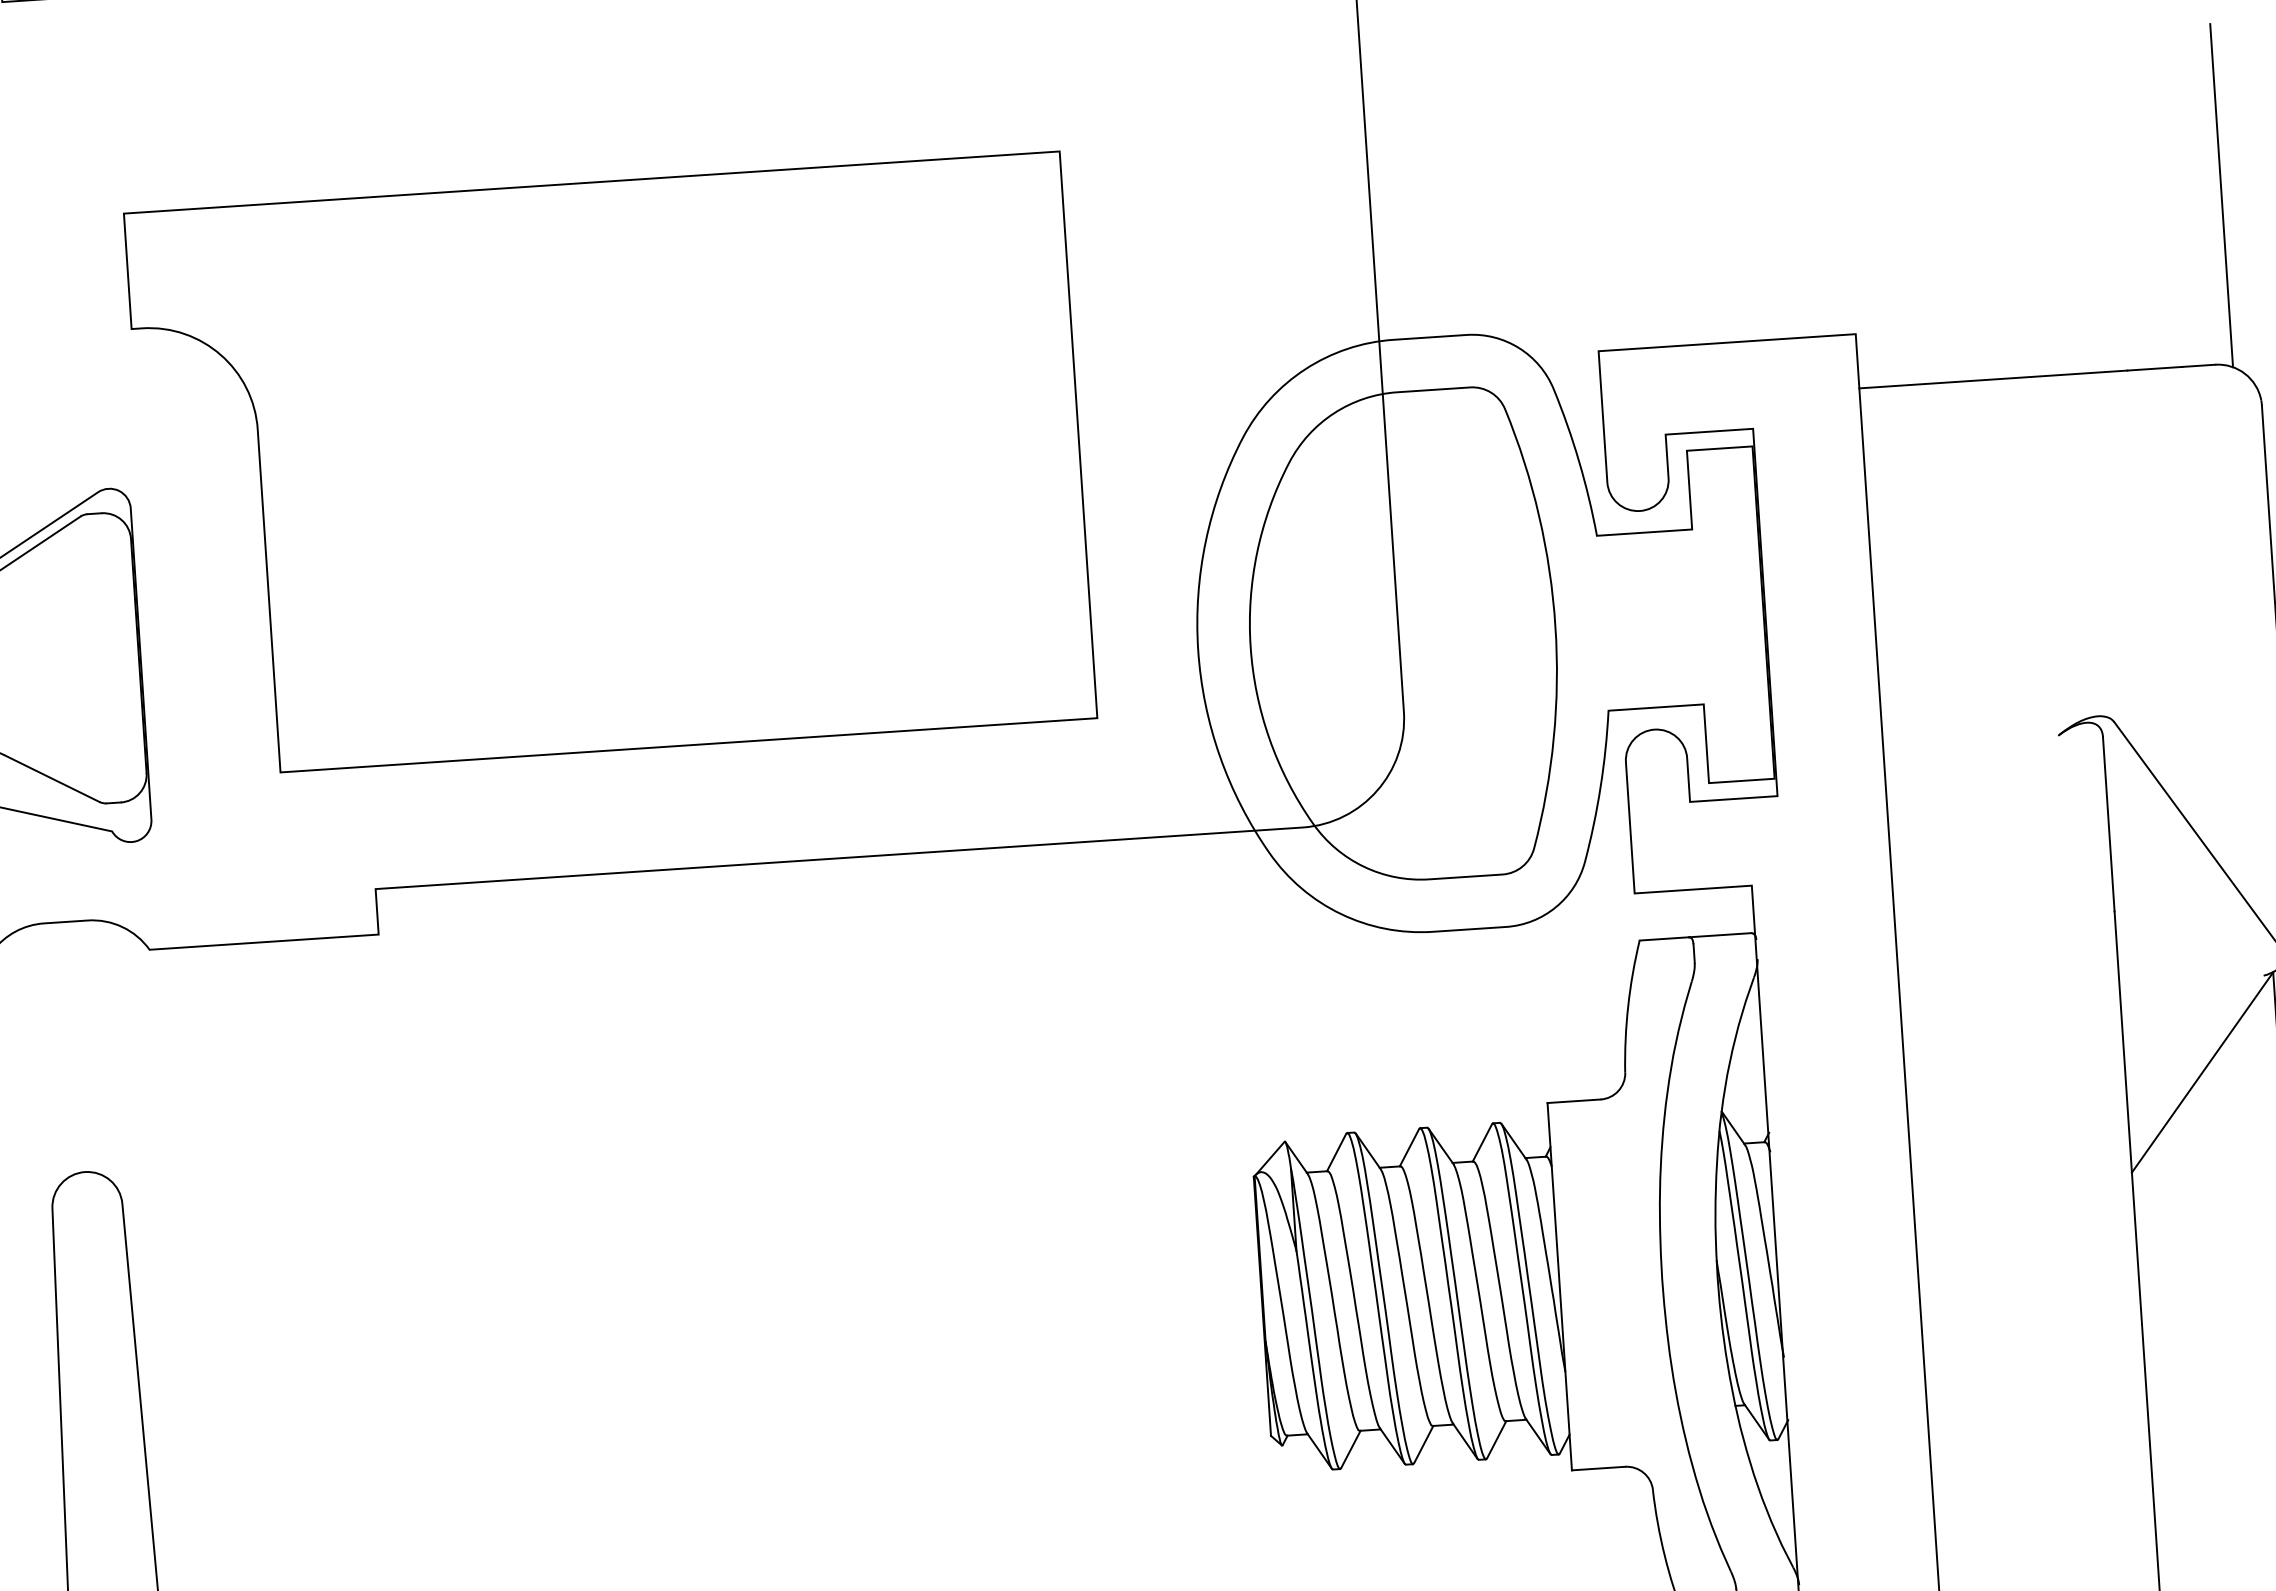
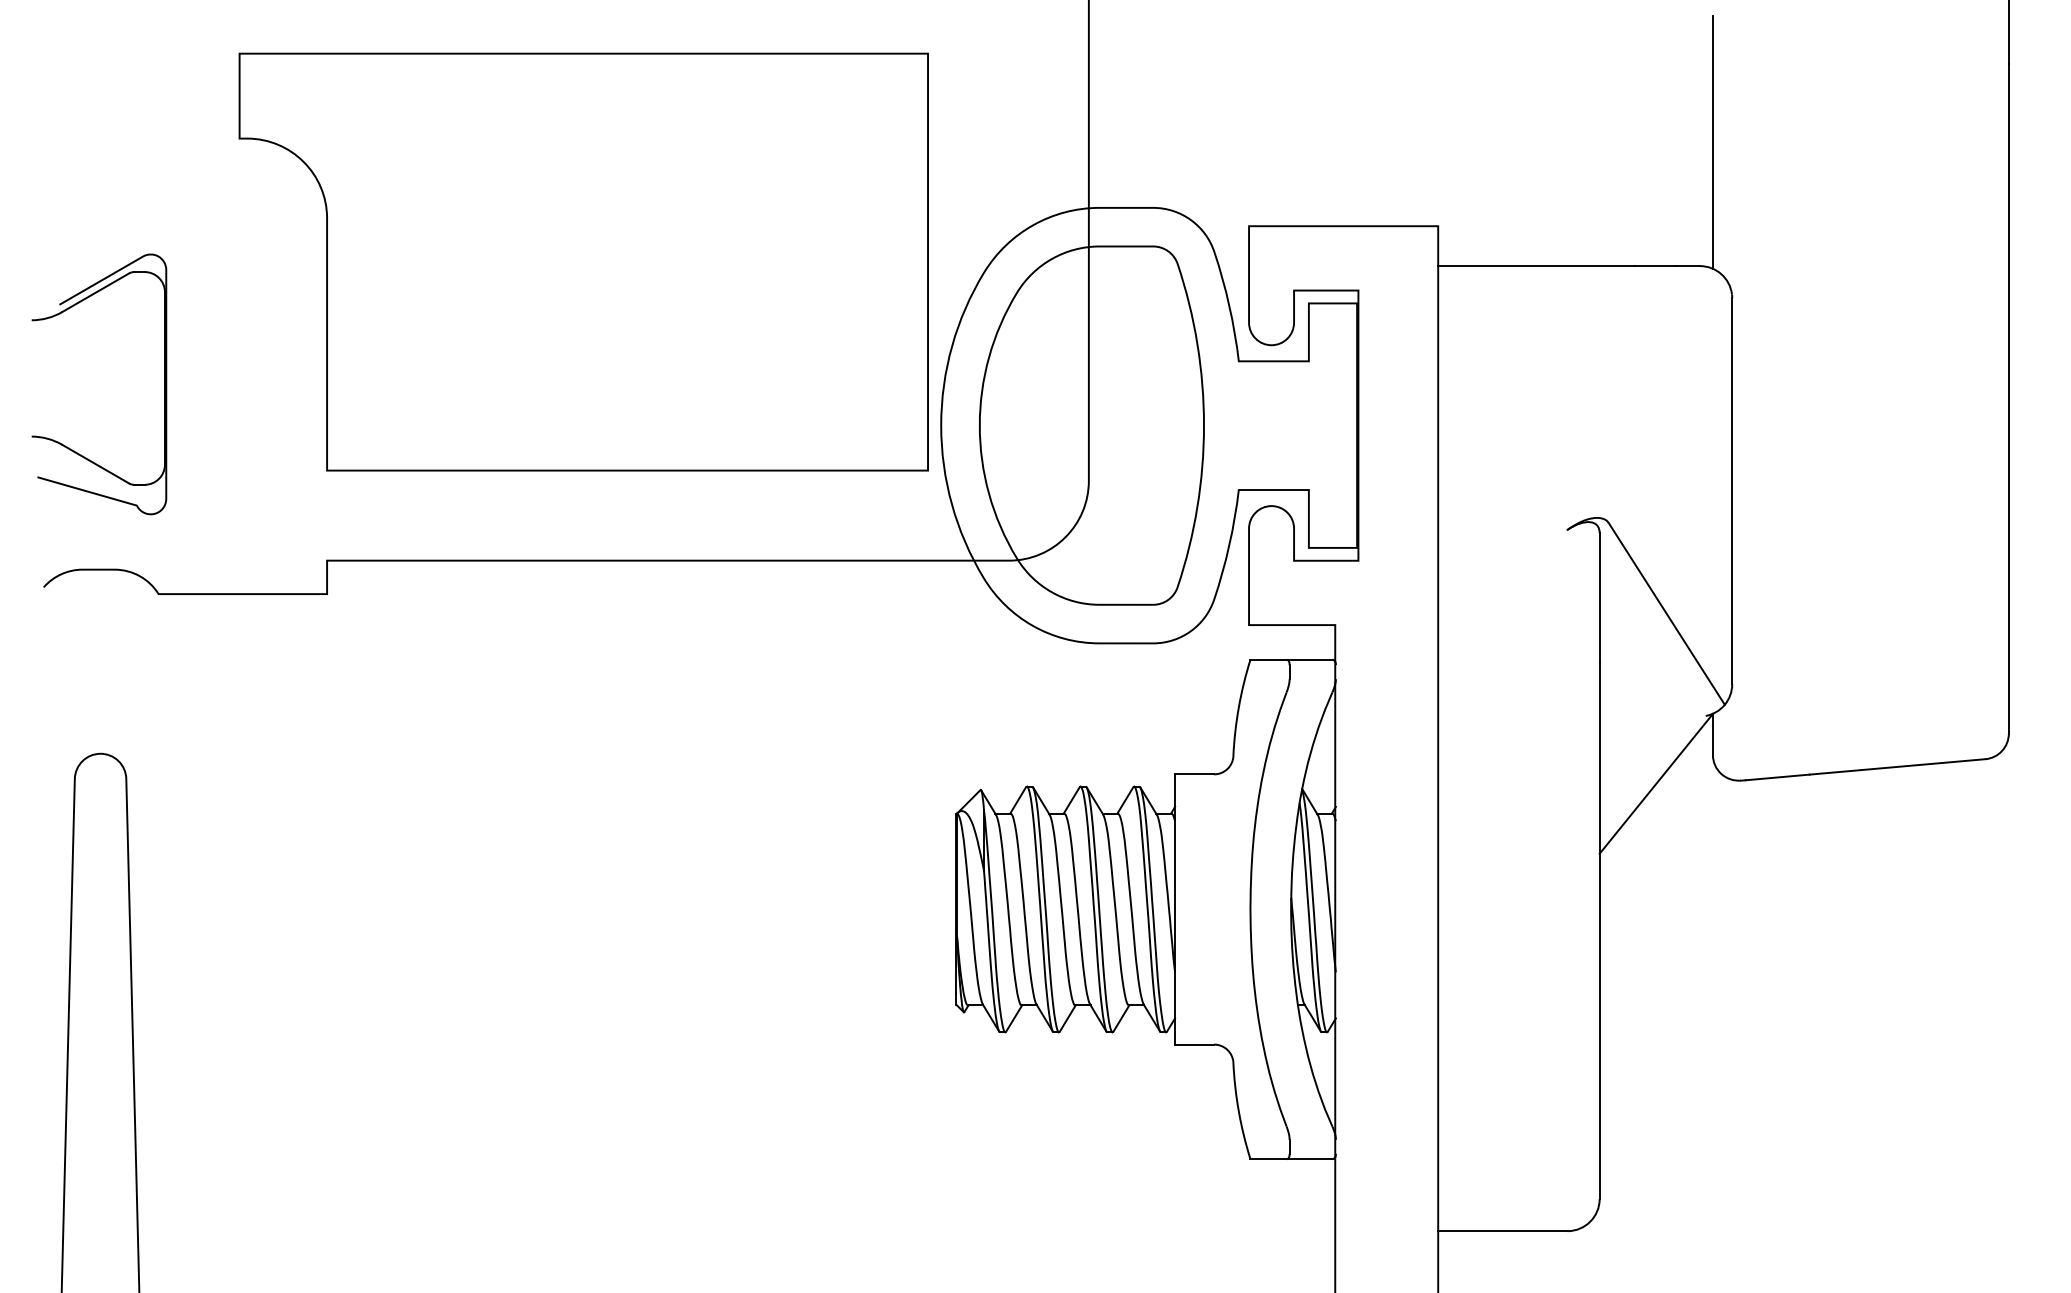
part: (610, 465) -> (583, 261), moved

